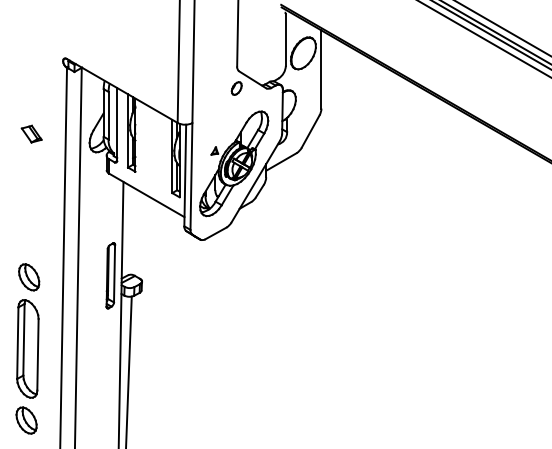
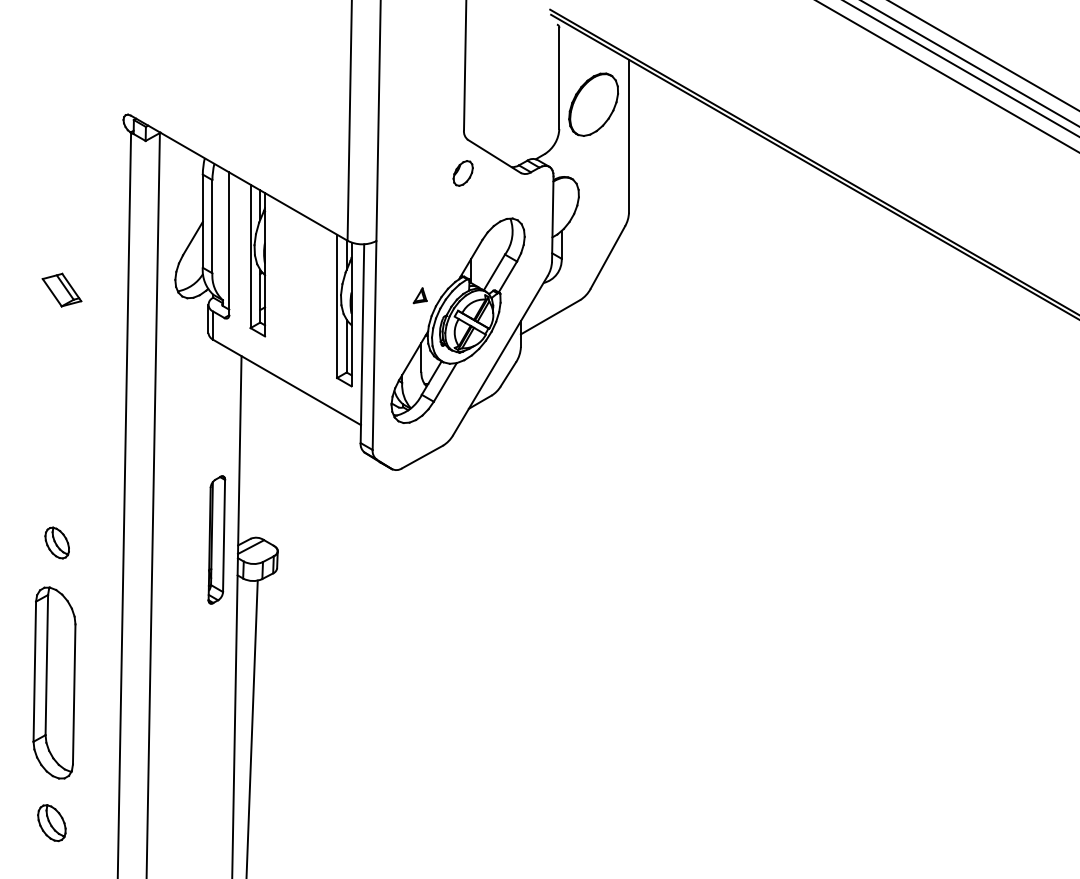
part: (31, 133) -> (61, 288), moved
part: (29, 277) -> (57, 543), size x0.6
part: (26, 420) -> (51, 823), size x0.7

